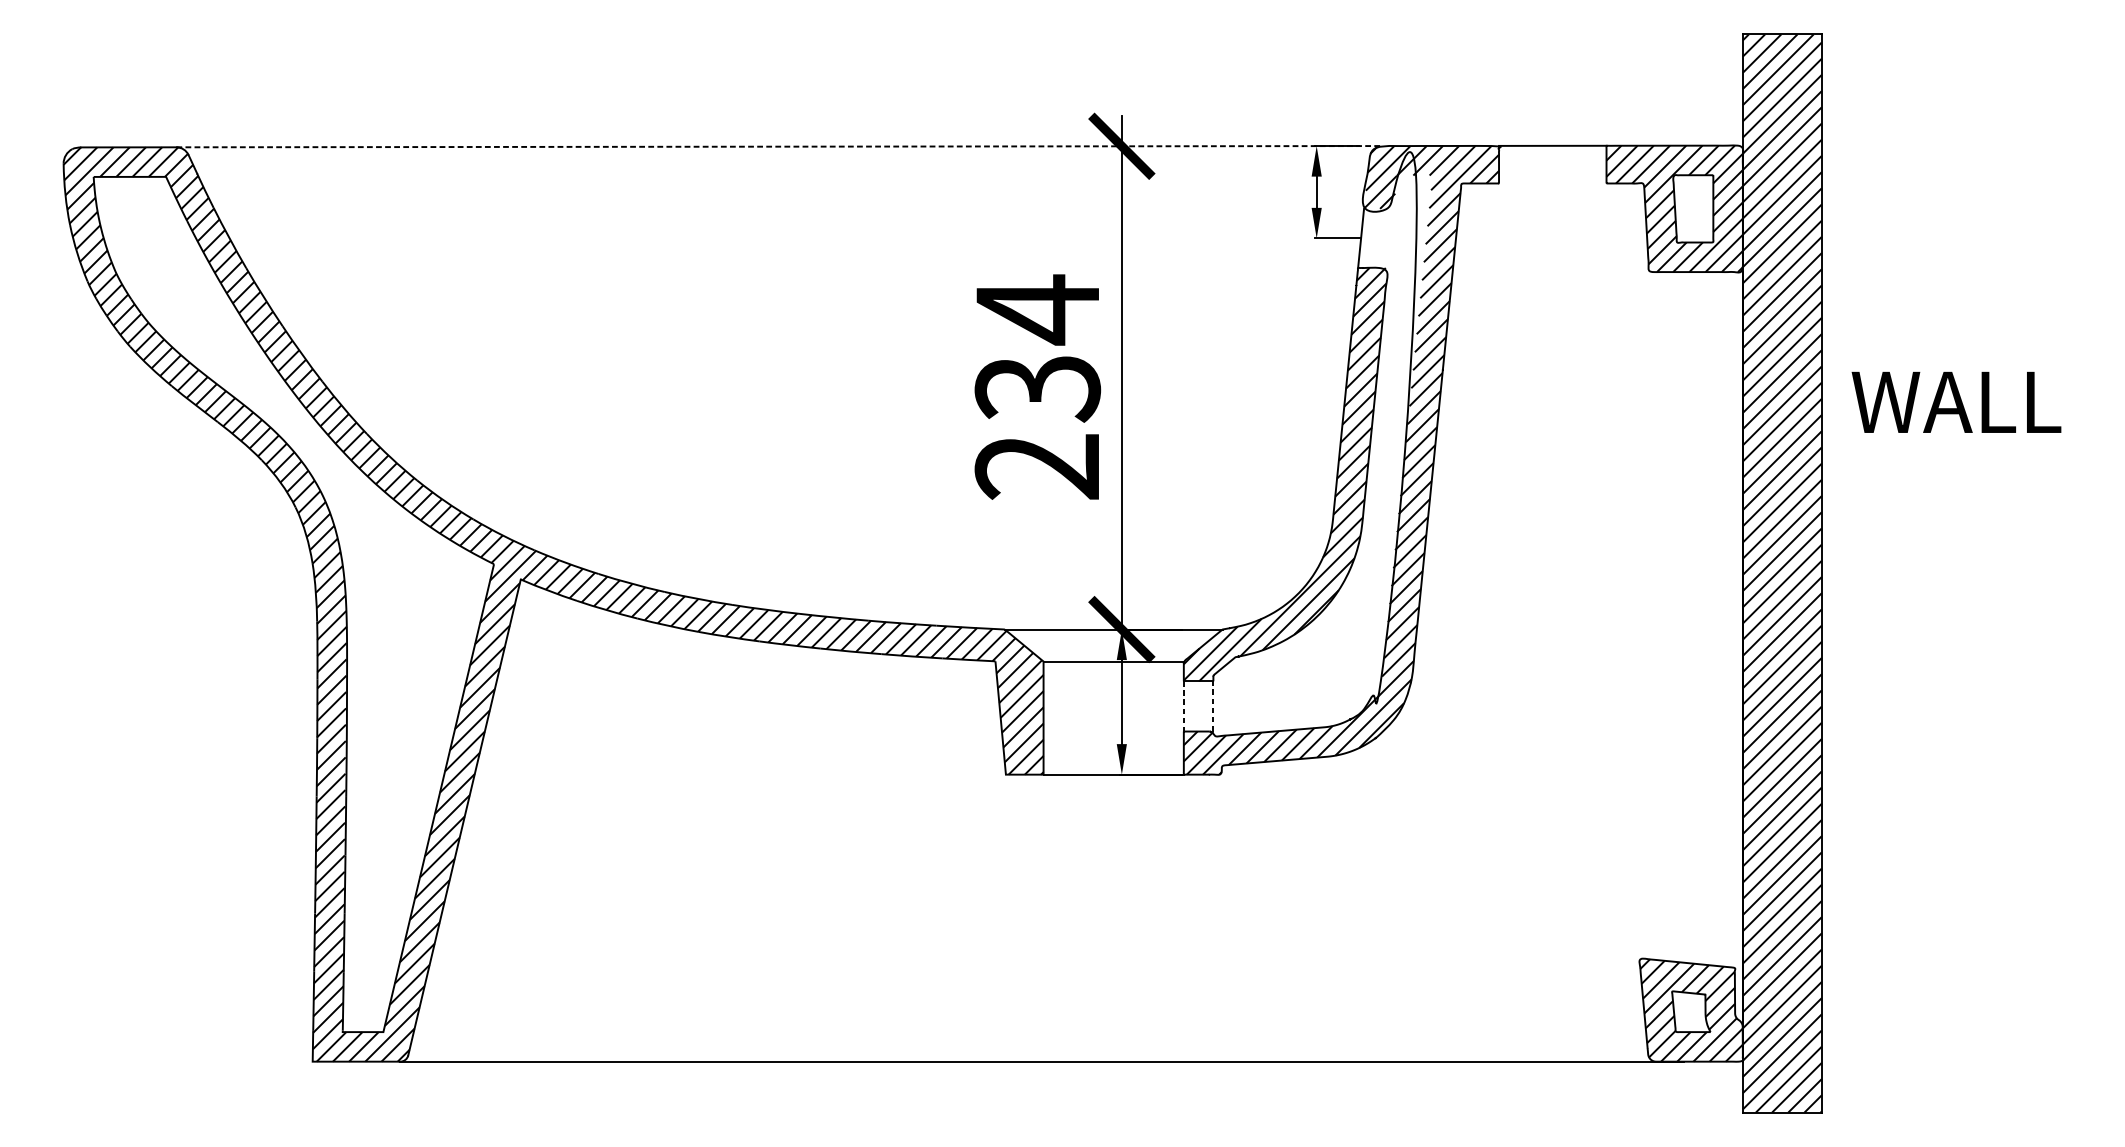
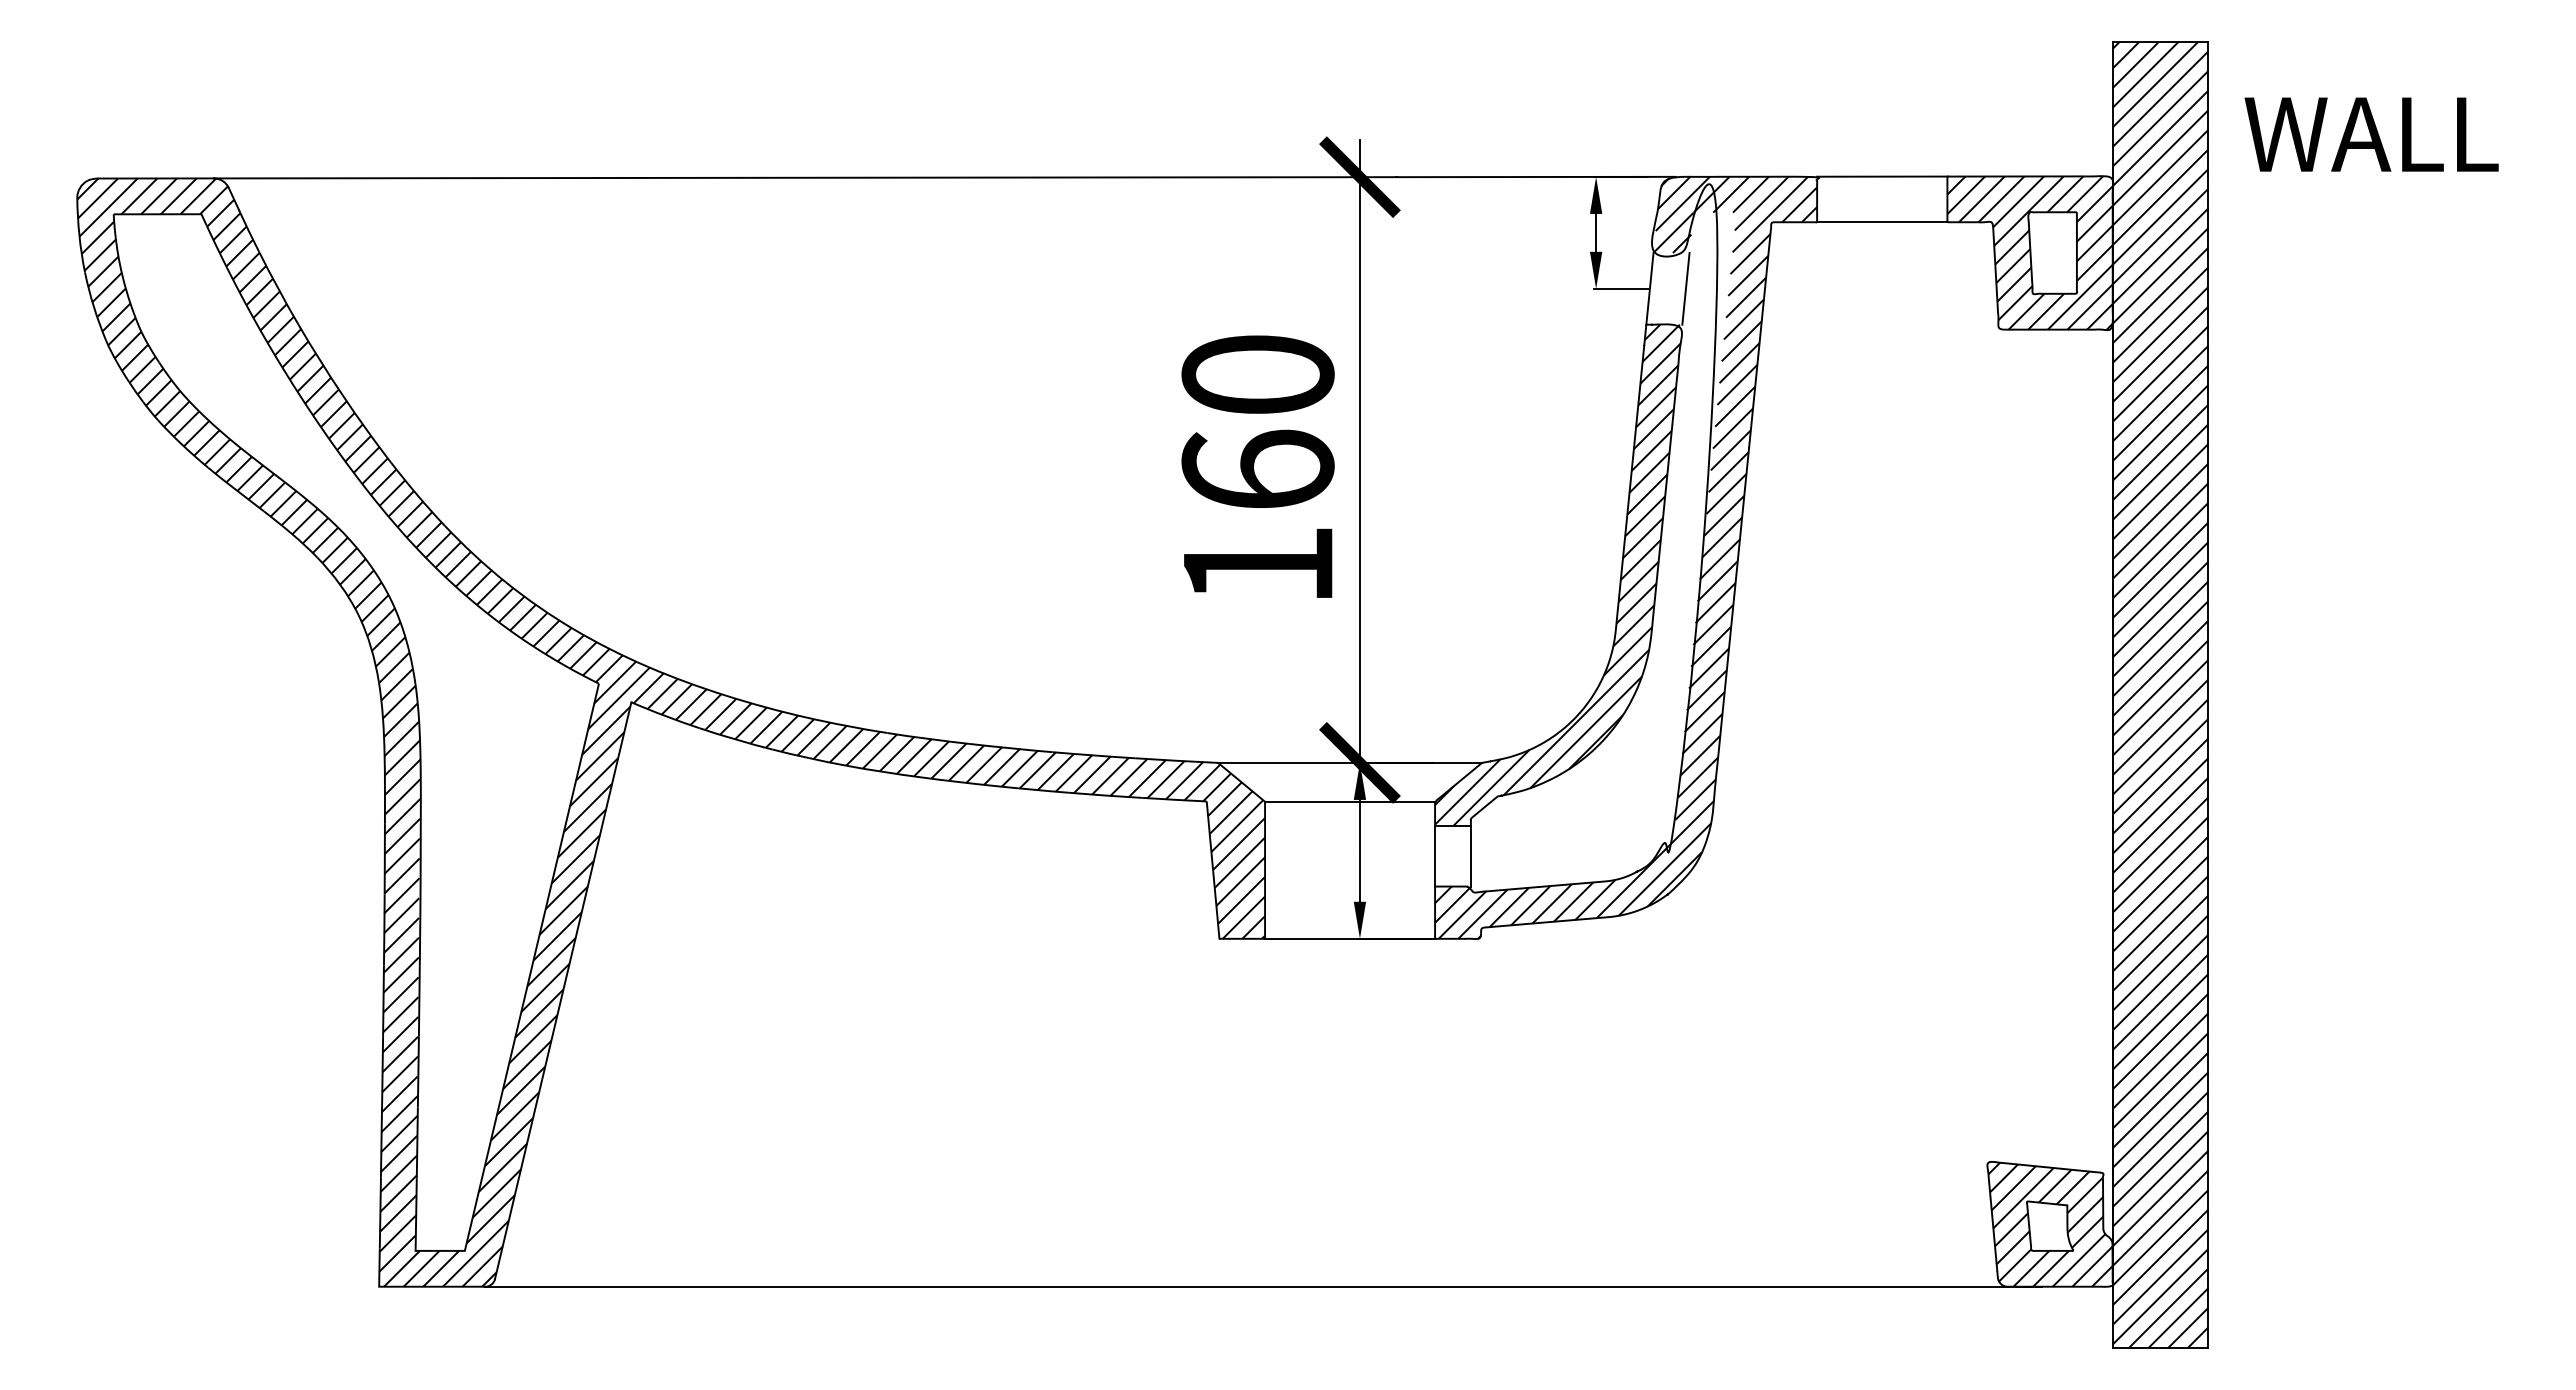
line: (779, 146) -> (944, 177), dashed -> solid
line: (1552, 183) -> (1882, 222), added
line: (1390, 238) -> (1685, 288), added
text: (1037, 386) -> (1257, 468), 234 -> 160
text: (1956, 402) -> (2371, 134), moved
line: (1213, 705) -> (1470, 855), dashed -> solid
line: (1184, 706) -> (1435, 856), dashed -> solid

